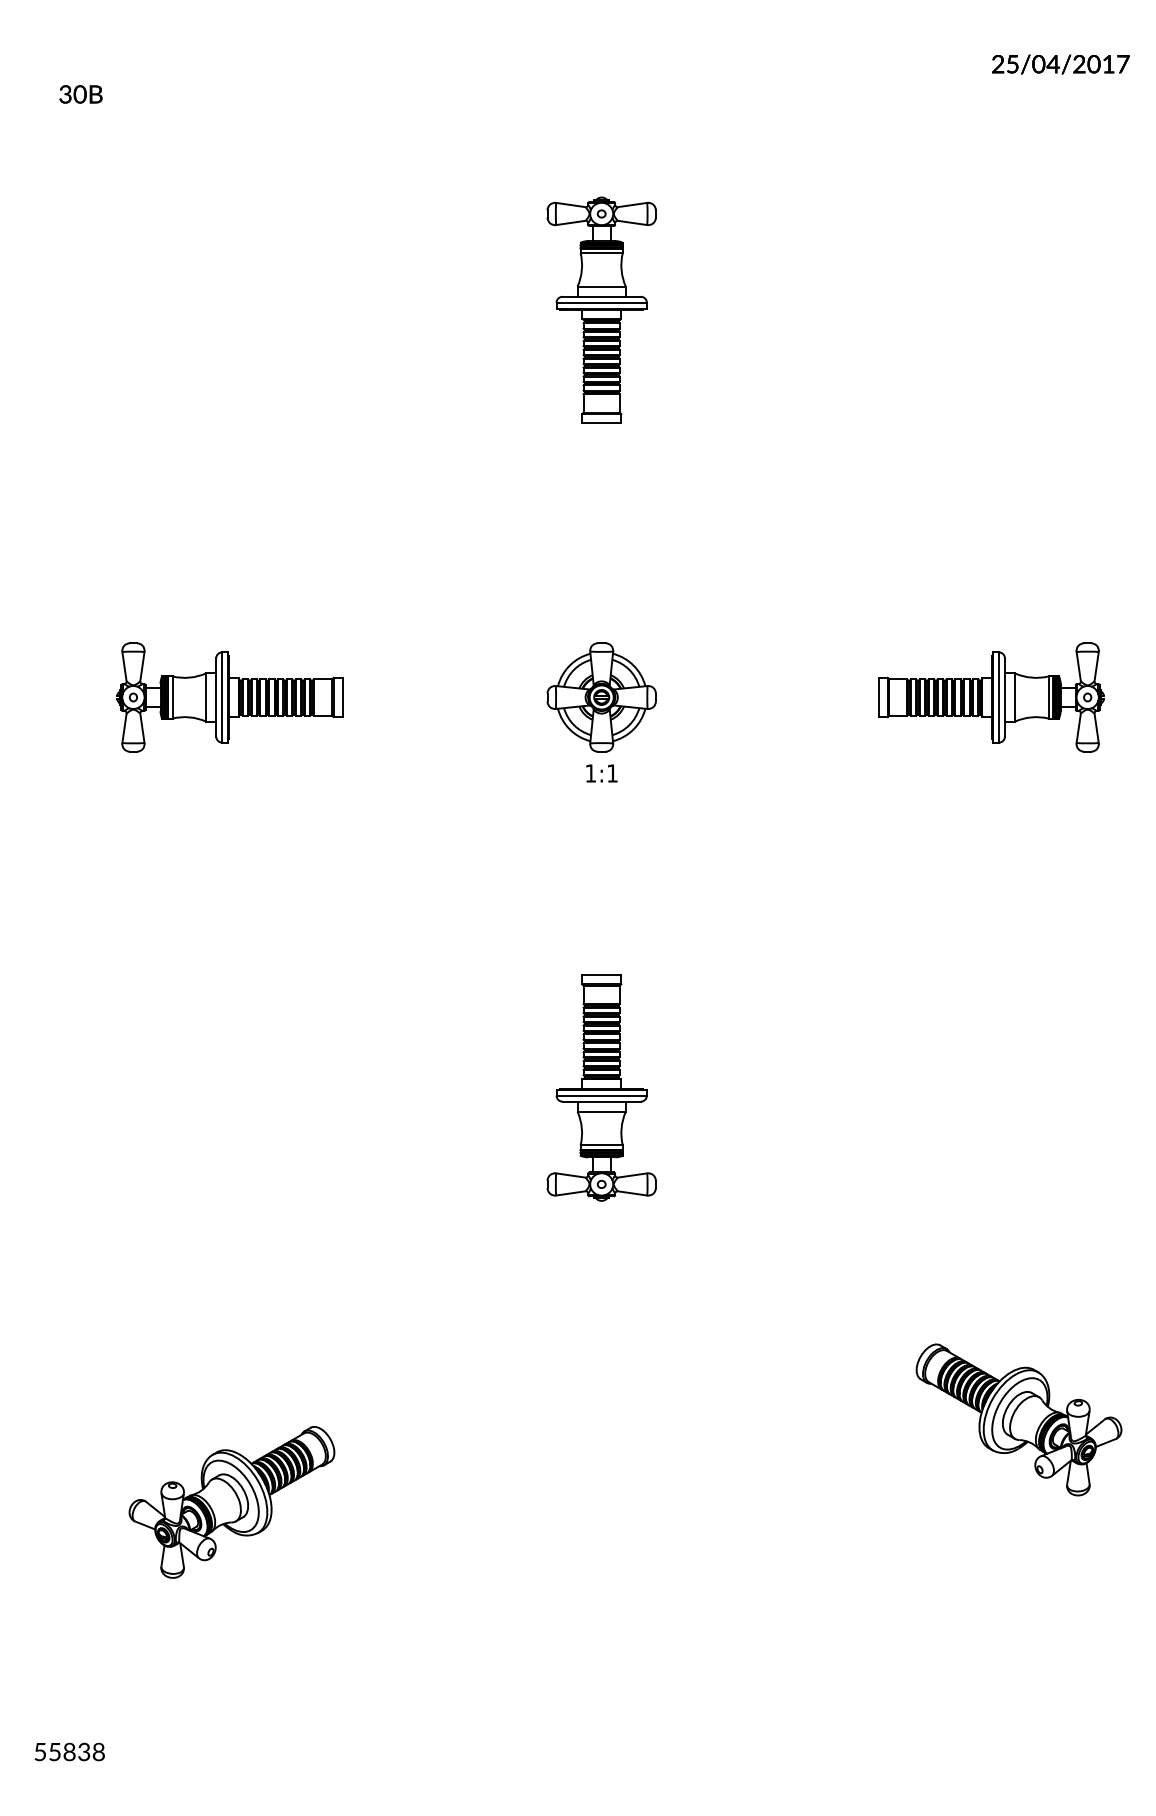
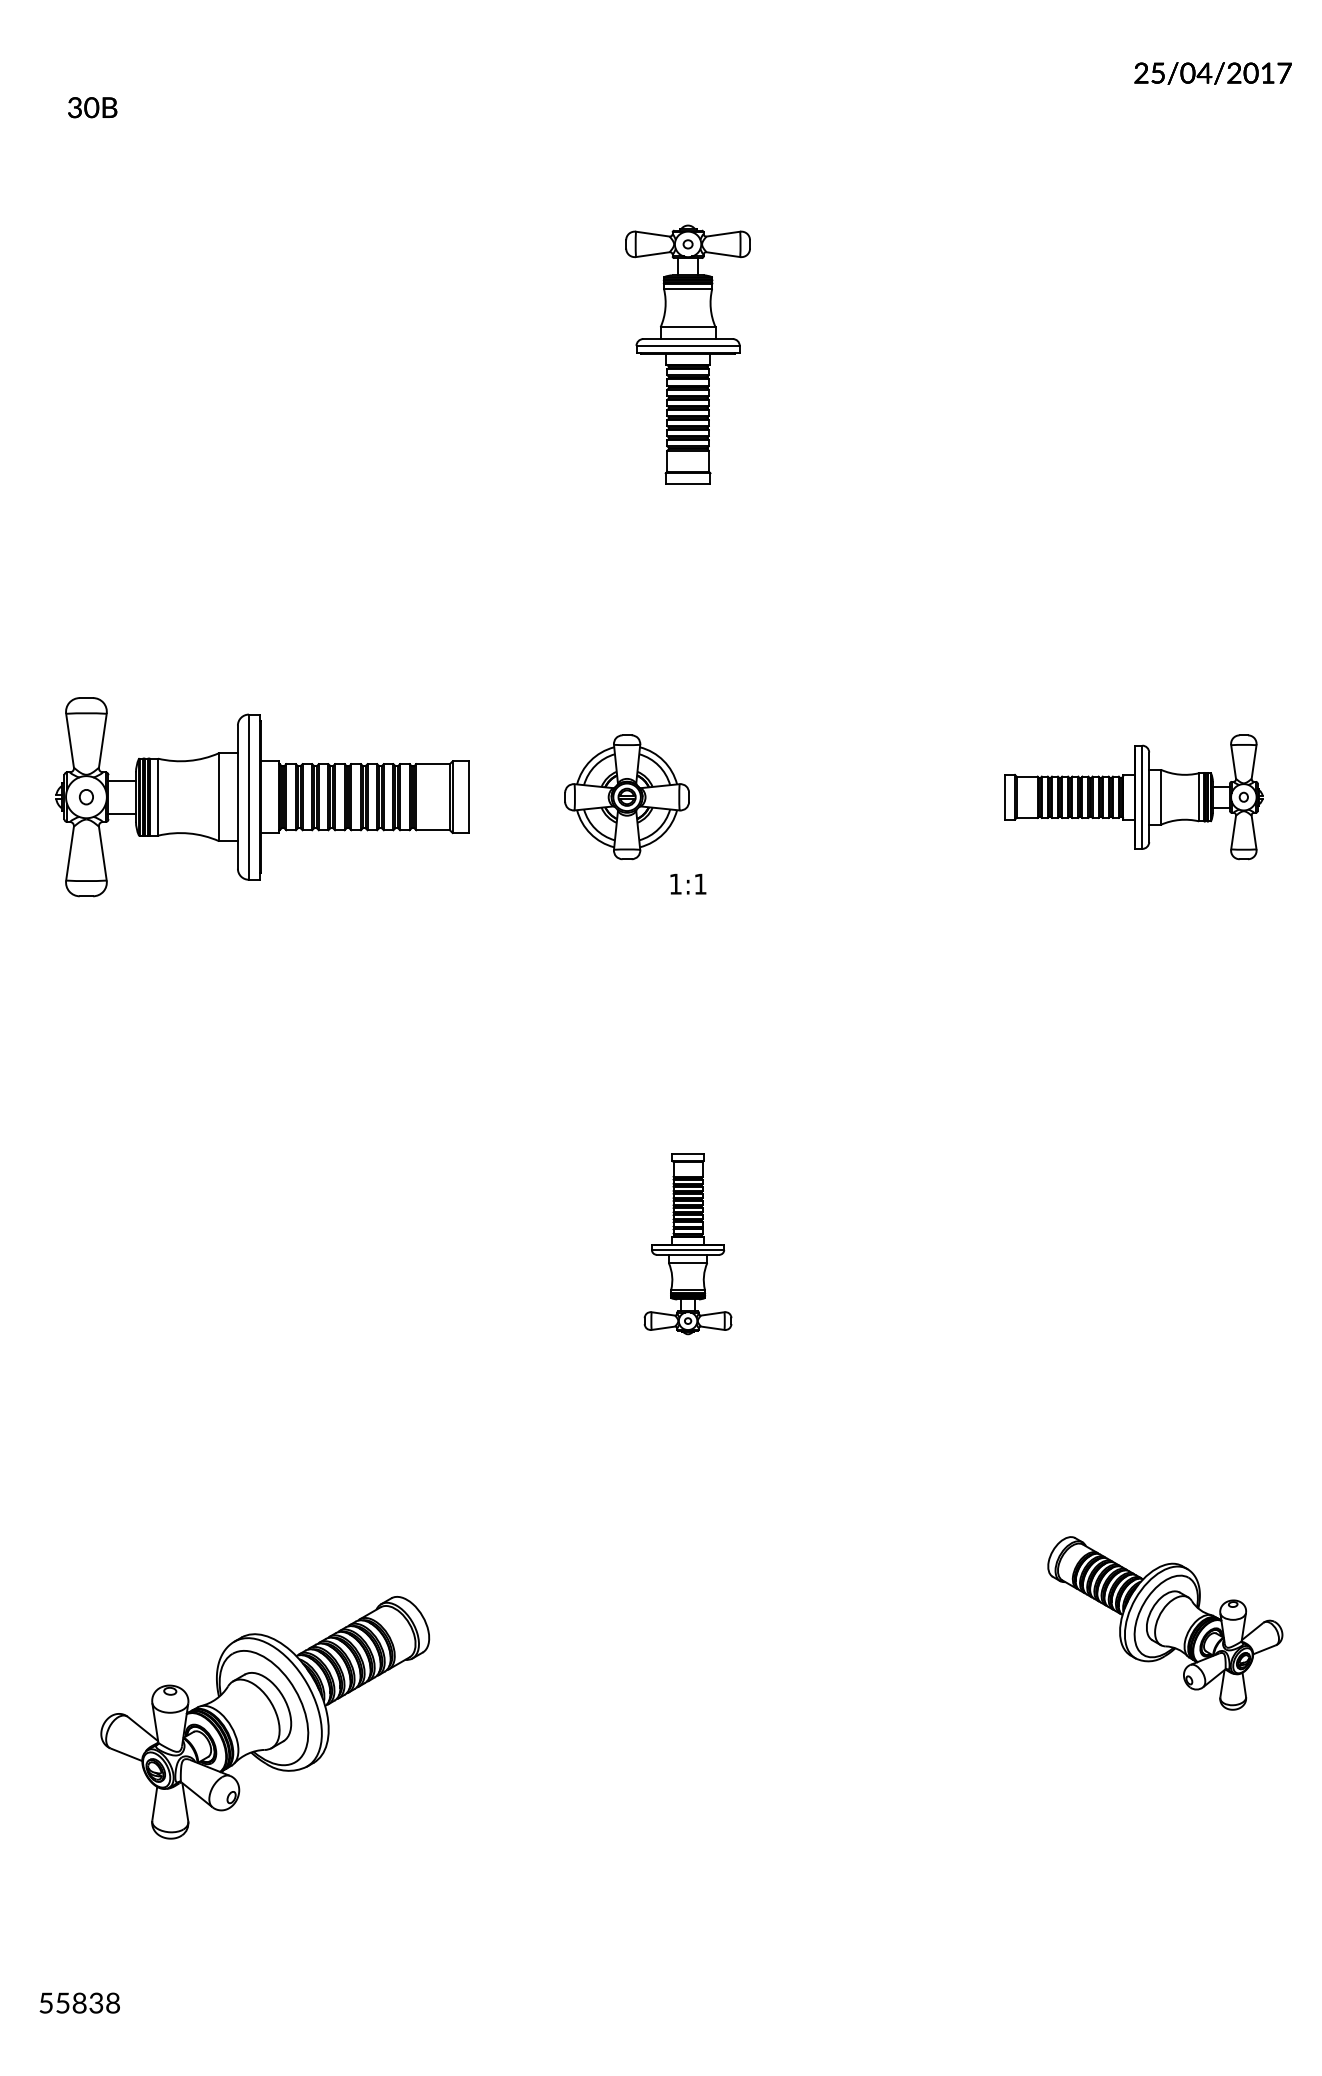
part: (229, 697) -> (262, 797), size x1.6
part: (601, 697) -> (626, 797), moved
part: (601, 1087) -> (687, 1243), size x0.7
part: (232, 1502) -> (265, 1717), size x1.4

